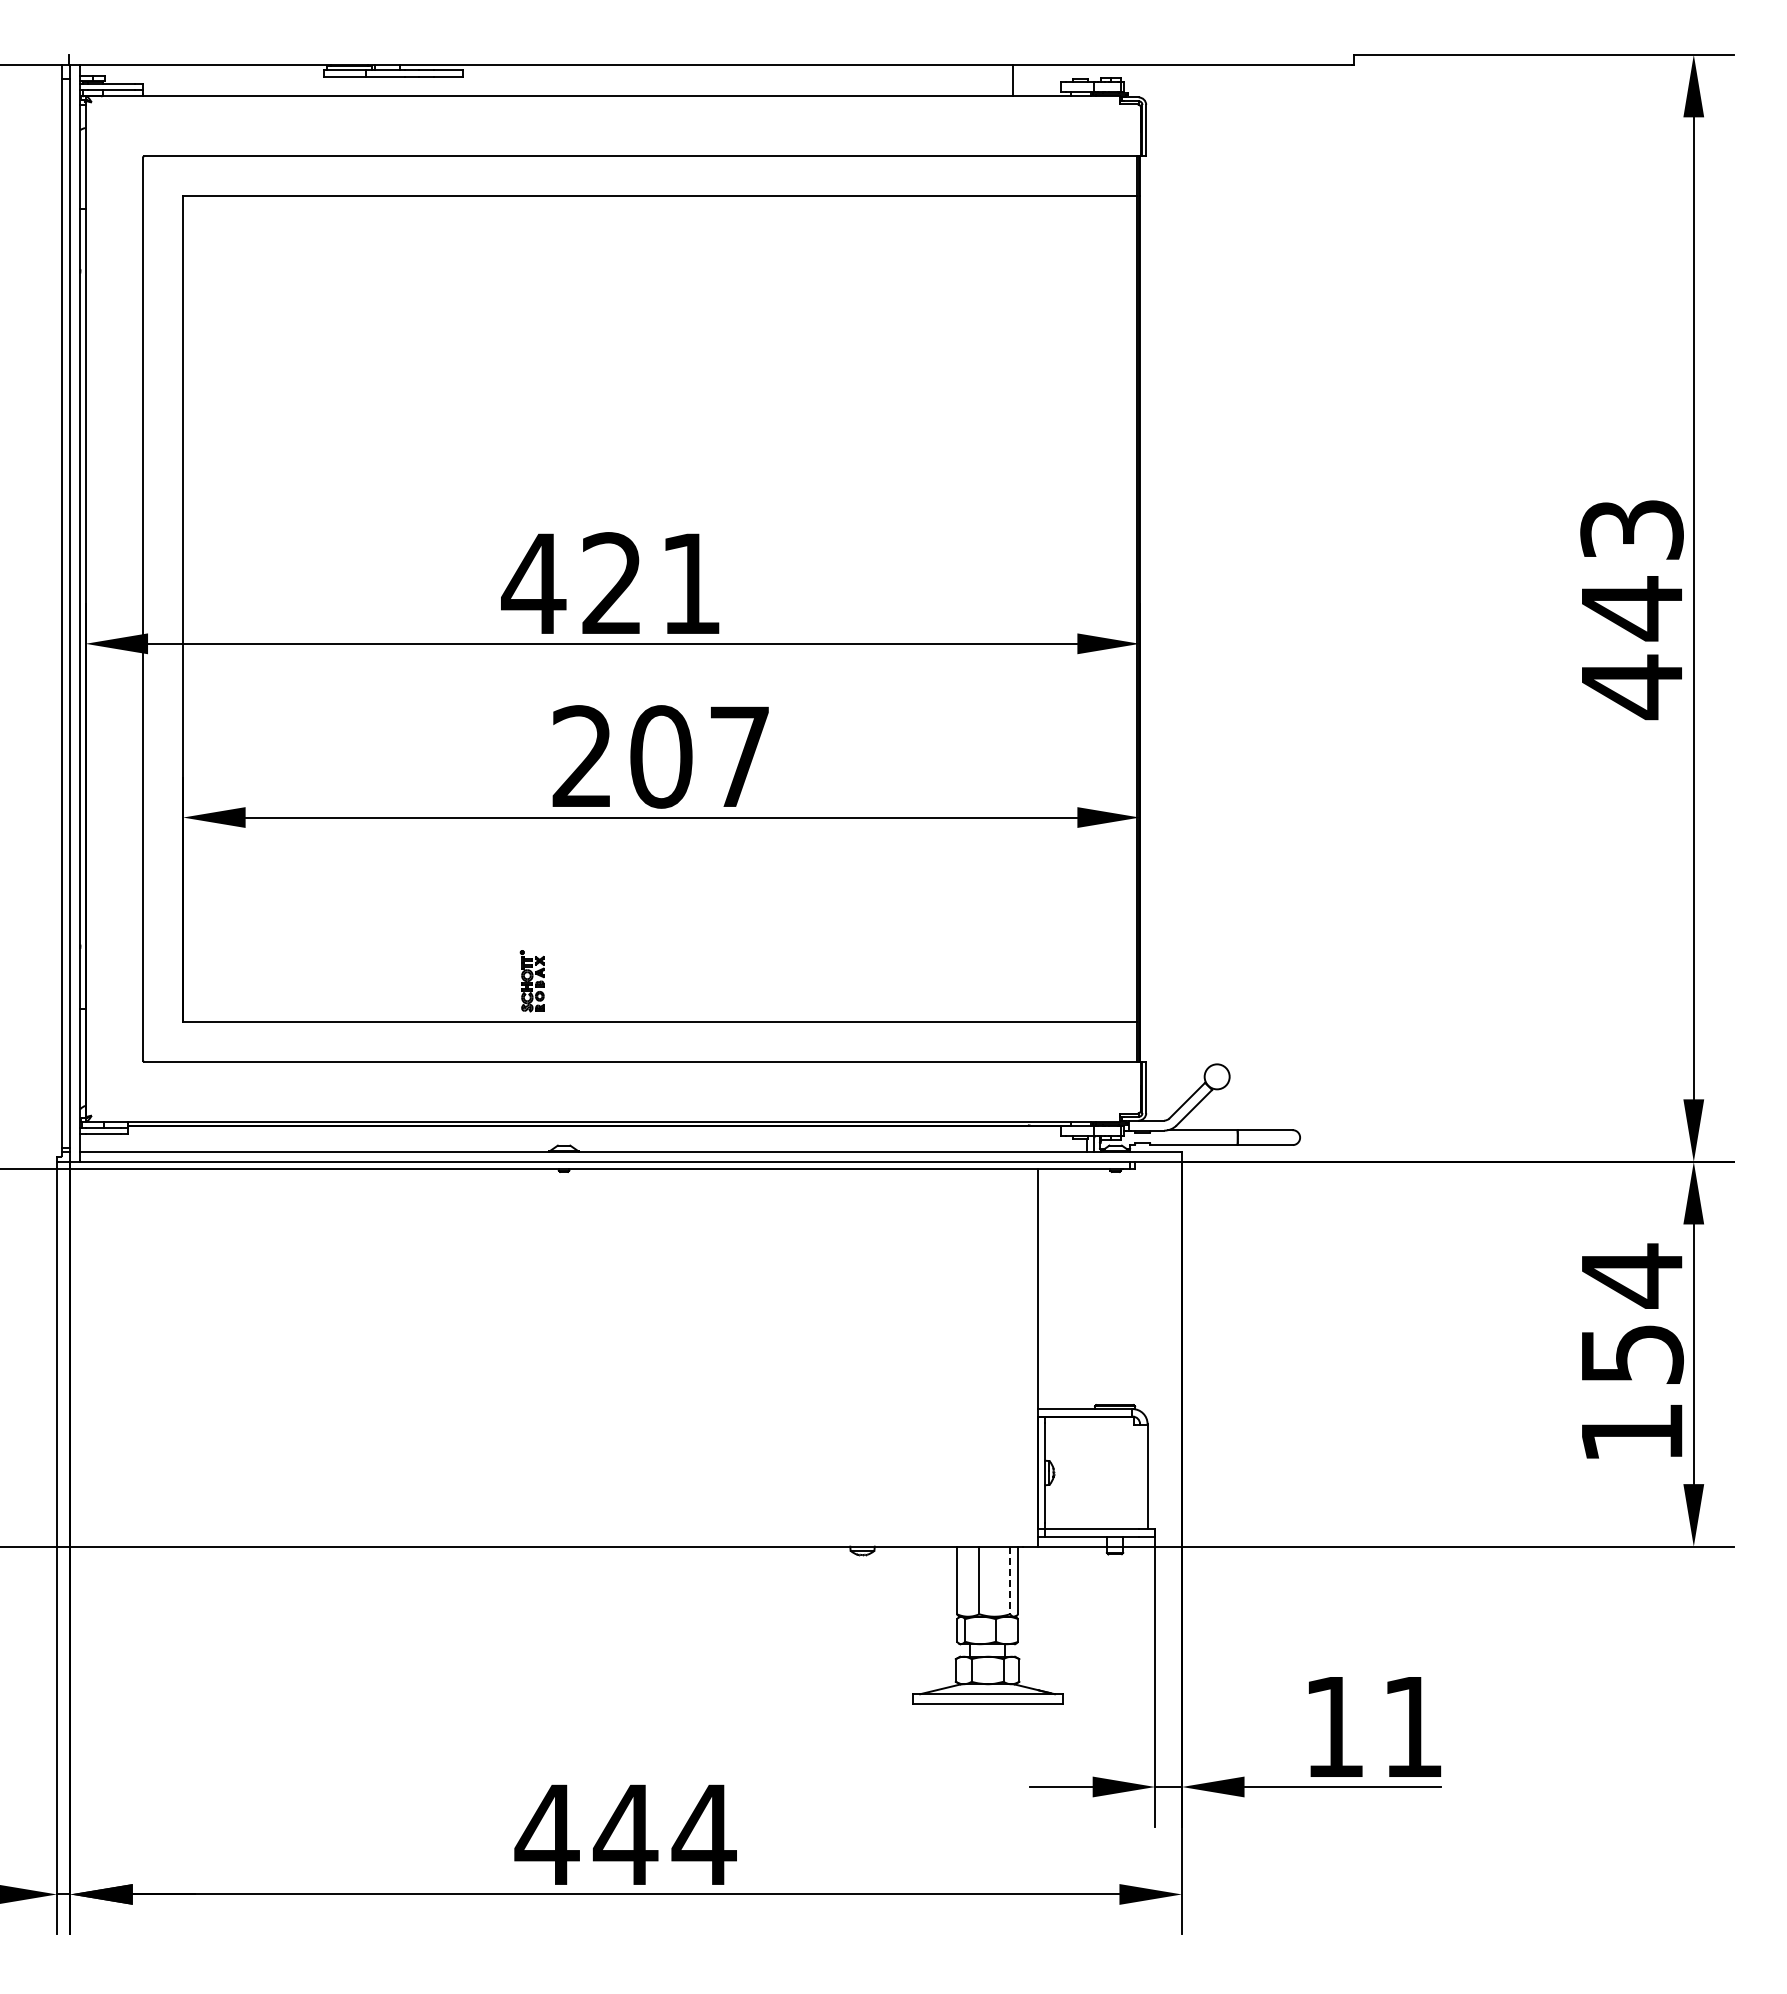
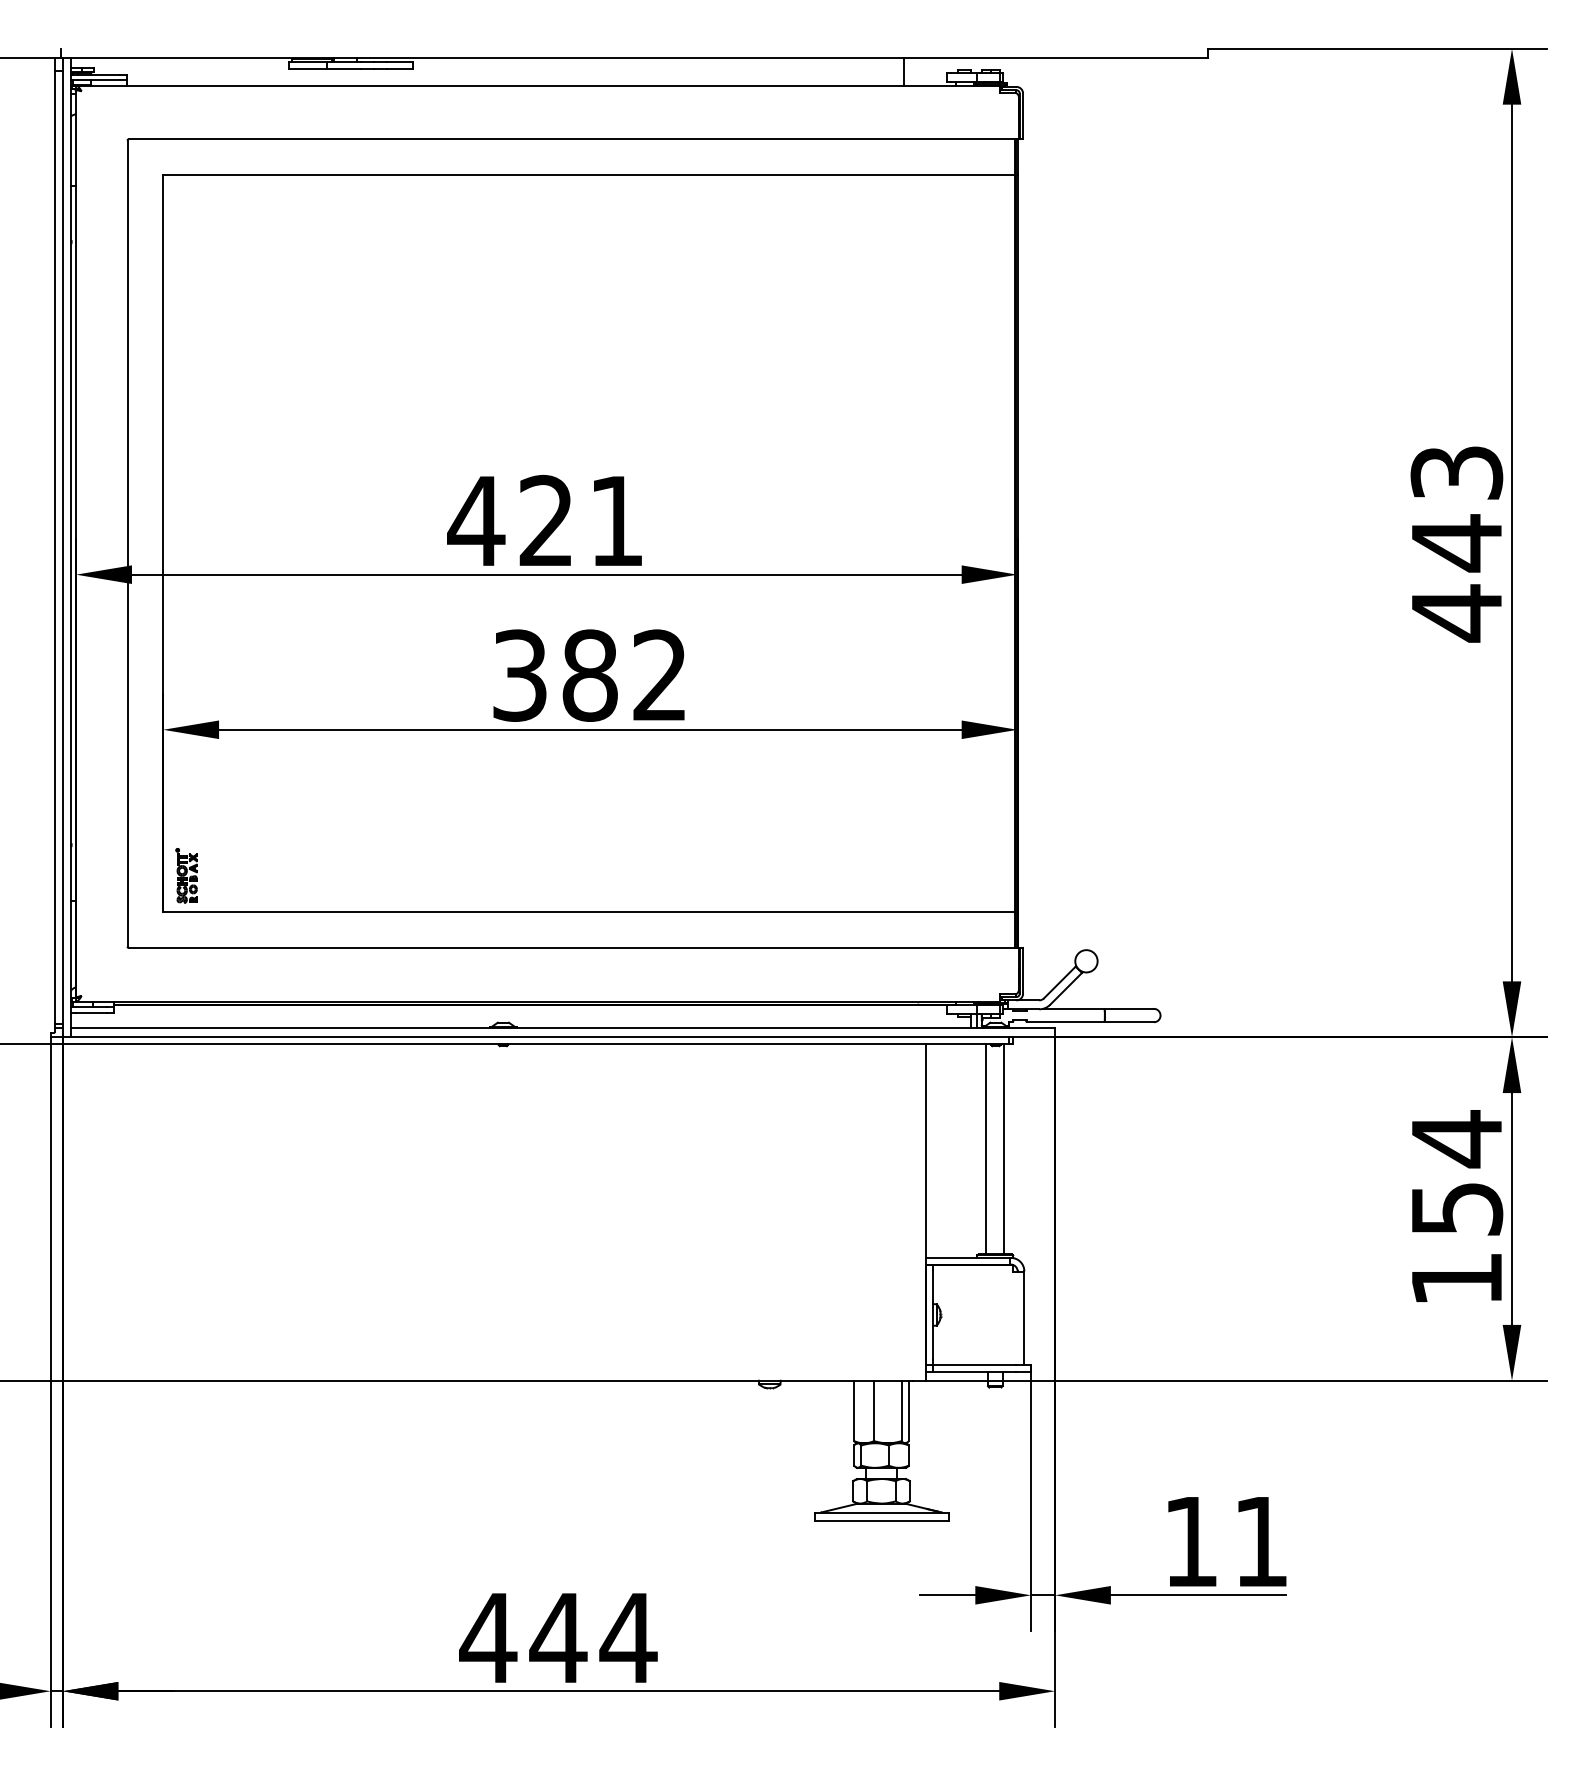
text: (660, 756) -> (589, 675), 207 -> 382
part: (531, 981) -> (185, 876), moved
line: (1105, 1287) -> (986, 1149), added
line: (1125, 1287) -> (1004, 1149), added
line: (1010, 1580) -> (901, 1410), dashed -> solid

